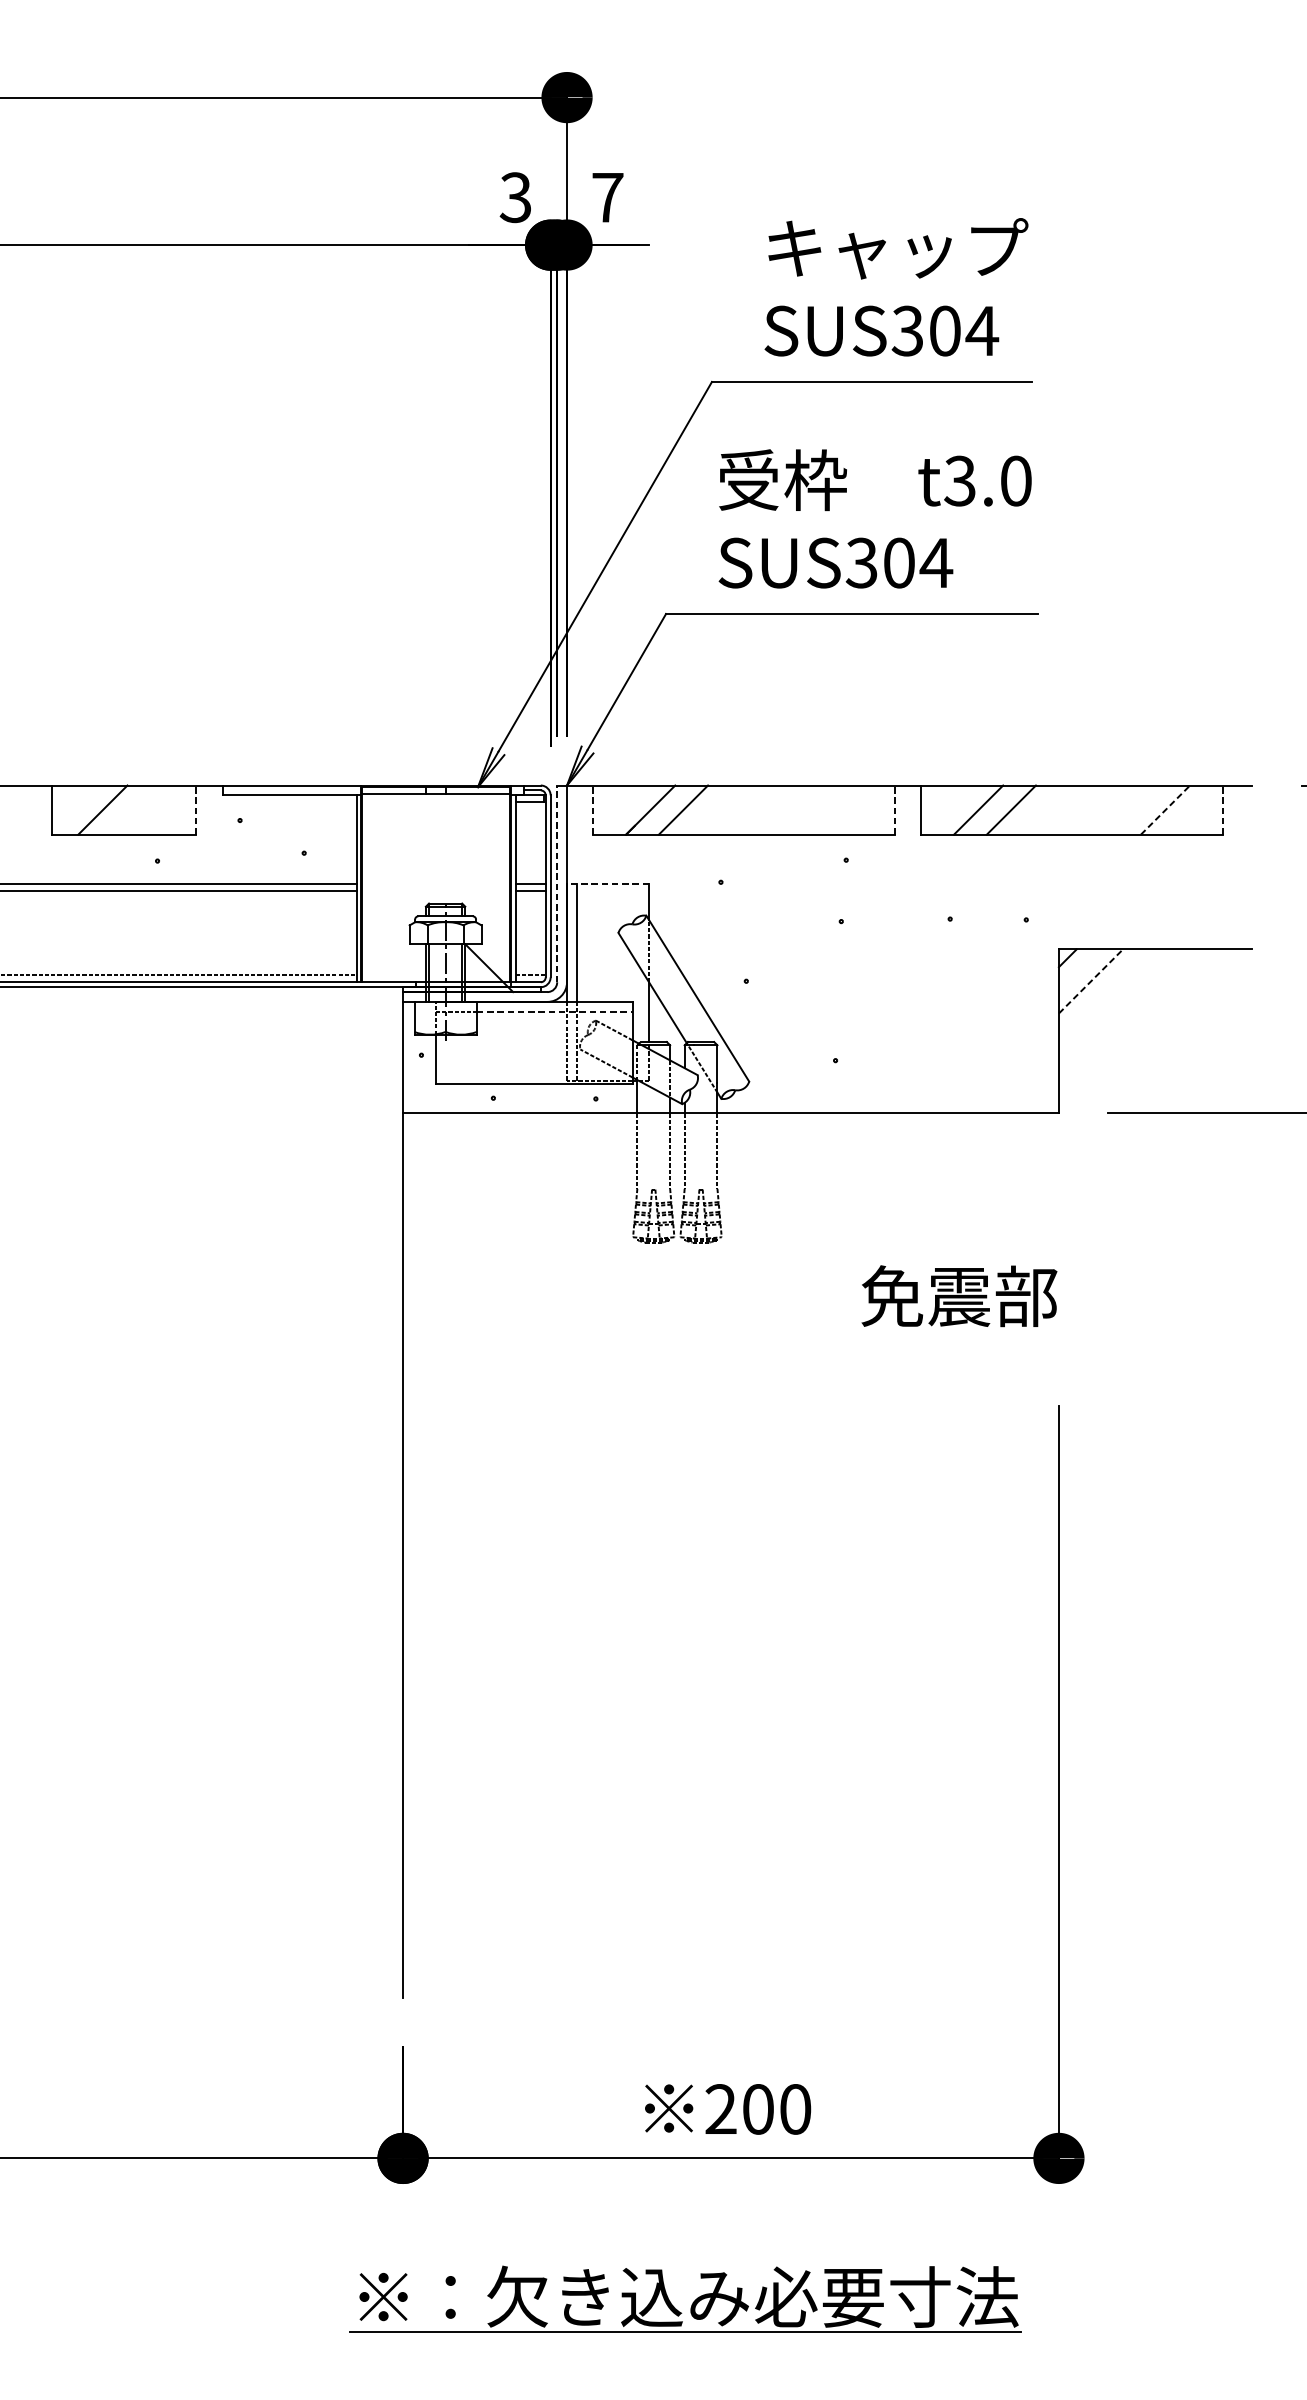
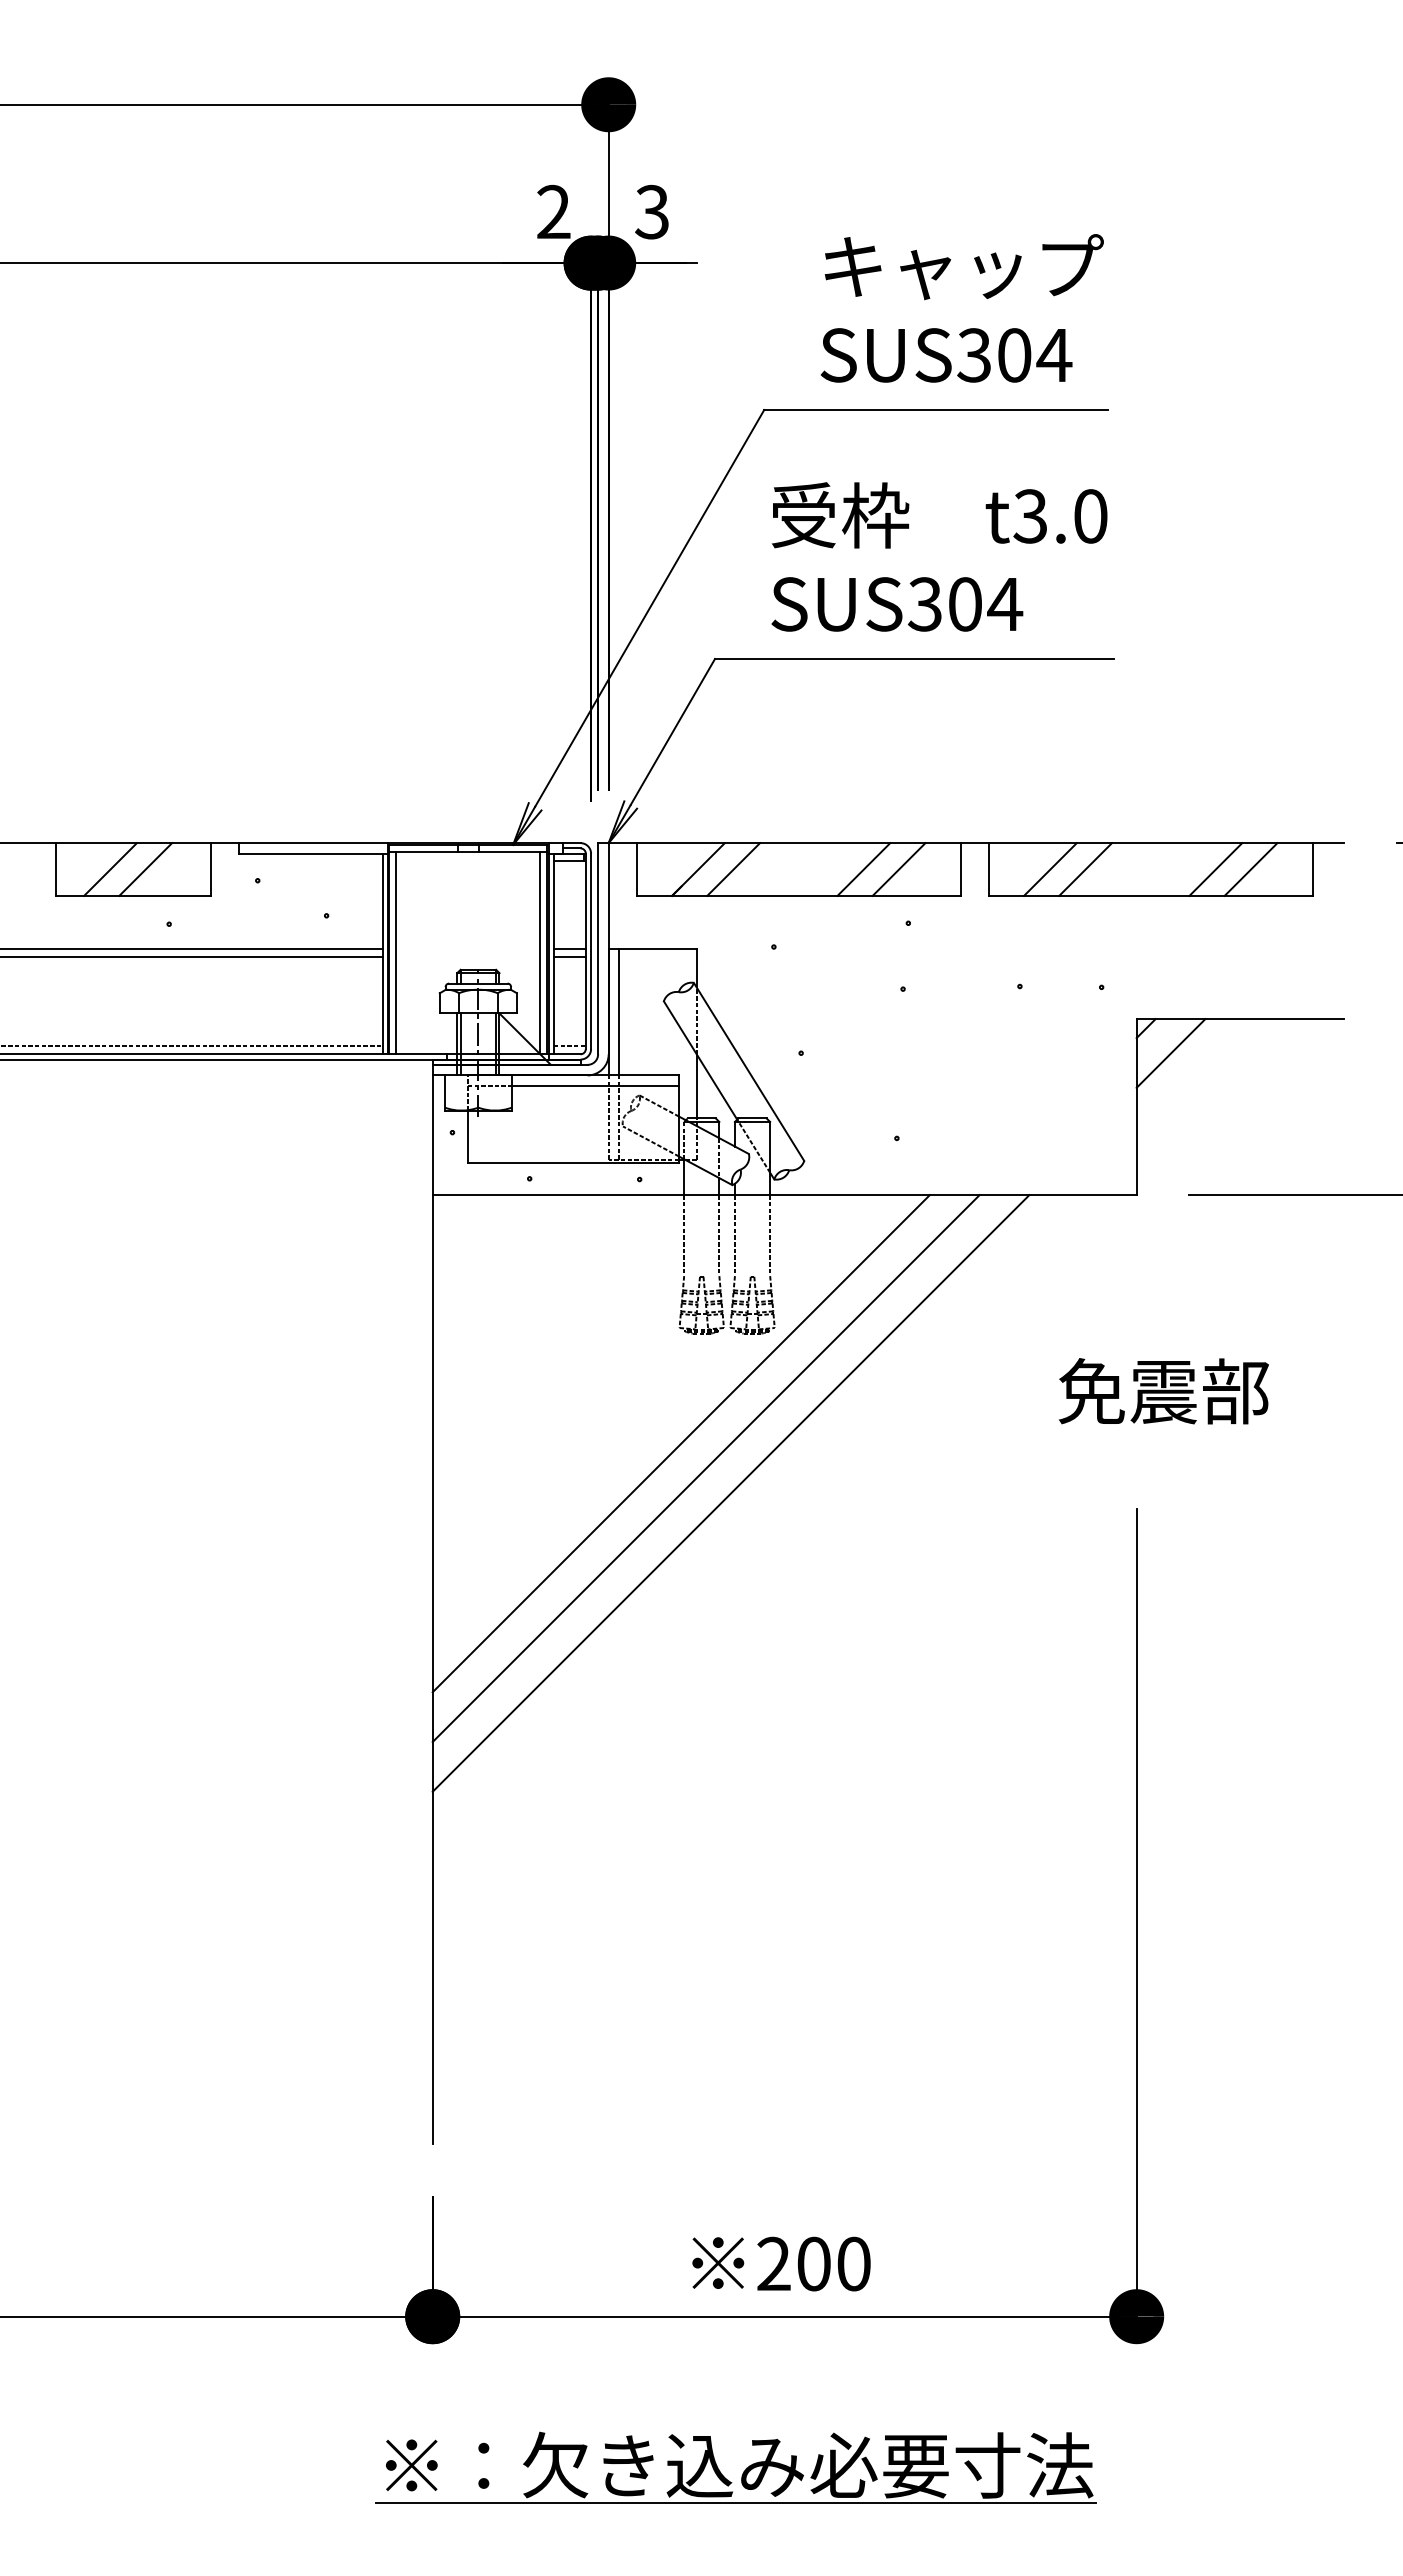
text: (515, 197) -> (553, 212), 3 -> 2
text: (607, 197) -> (652, 211), 7 -> 3
line: (135, 810) -> (145, 869), added
line: (196, 810) -> (210, 869), dashed -> solid
line: (592, 810) -> (636, 869), dashed -> solid
line: (804, 810) -> (863, 869), added
line: (837, 810) -> (898, 869), added
line: (894, 810) -> (960, 869), dashed -> solid
line: (1132, 810) -> (1215, 869), added
line: (1165, 810) -> (1251, 869), dashed -> solid
line: (1222, 810) -> (1312, 869), dashed -> solid
line: (557, 883) -> (598, 948), dashed -> solid
line: (607, 883) -> (652, 948), dashed -> solid
line: (369, 887) -> (396, 952), added
line: (503, 887) -> (540, 952), added
line: (1091, 981) -> (1171, 1053), dashed -> solid
line: (554, 1011) -> (595, 1085), dashed -> solid
text: (959, 1296) -> (1163, 1391), moved
line: (633, 1344) -> (680, 1443), added
line: (657, 1368) -> (705, 1468), added
line: (680, 1391) -> (730, 1493), added

